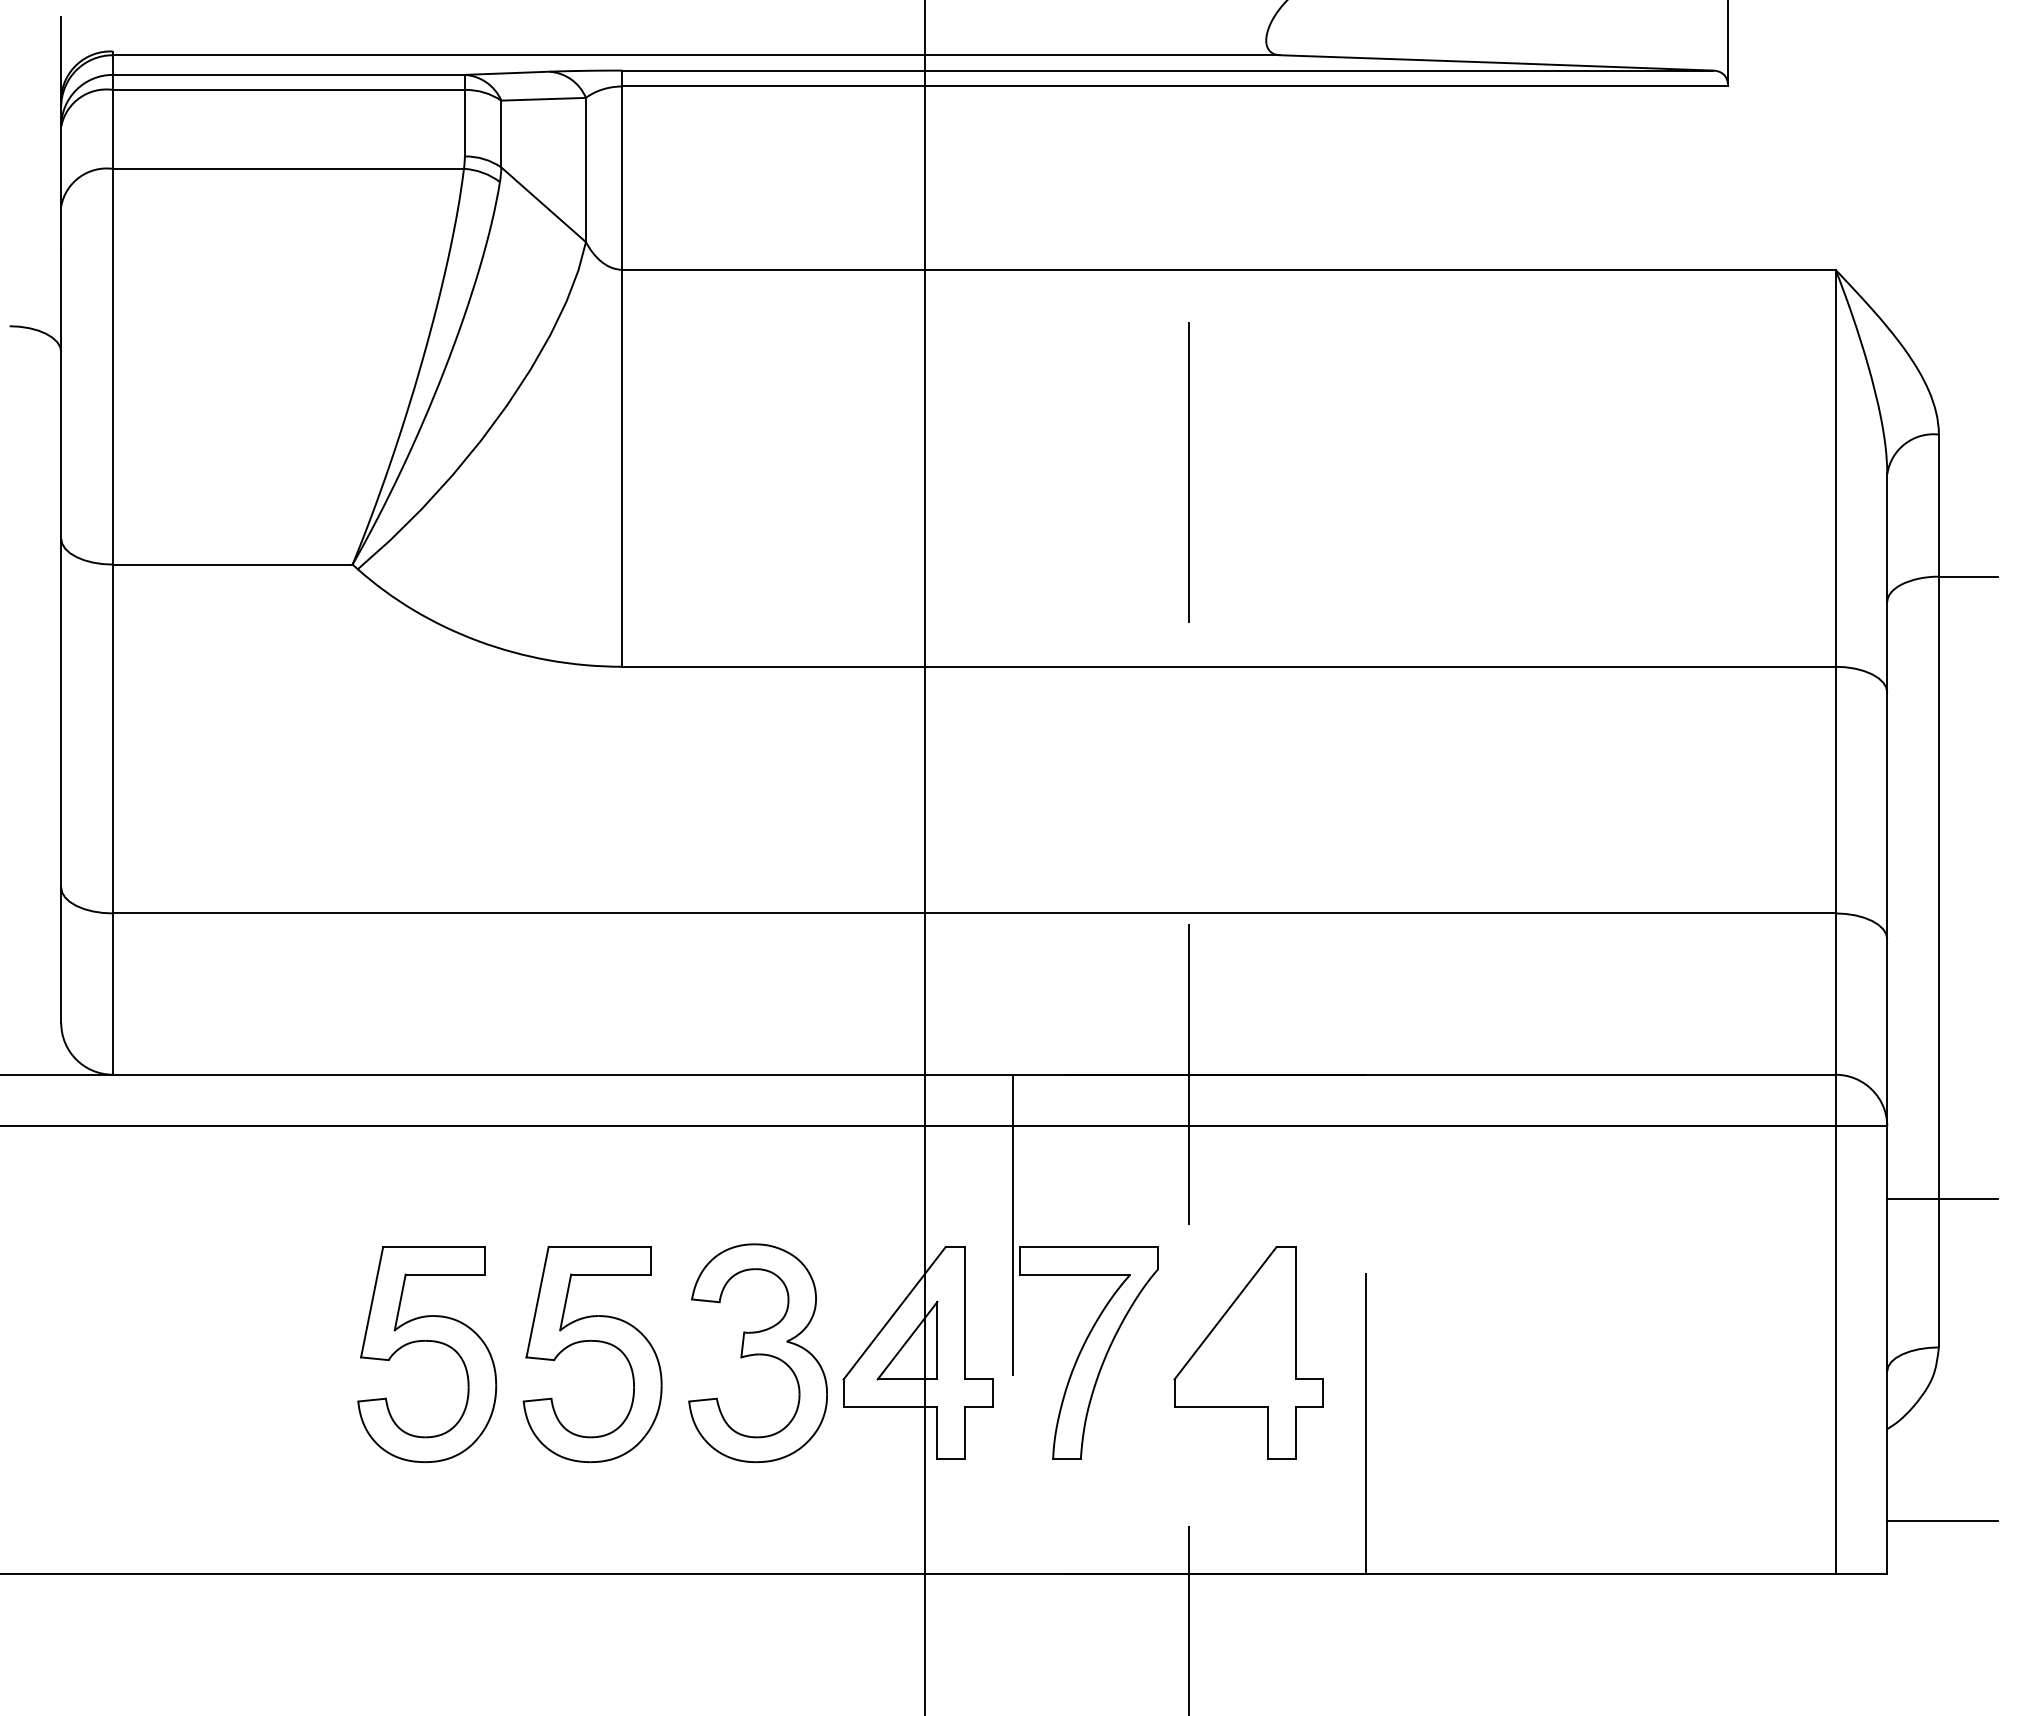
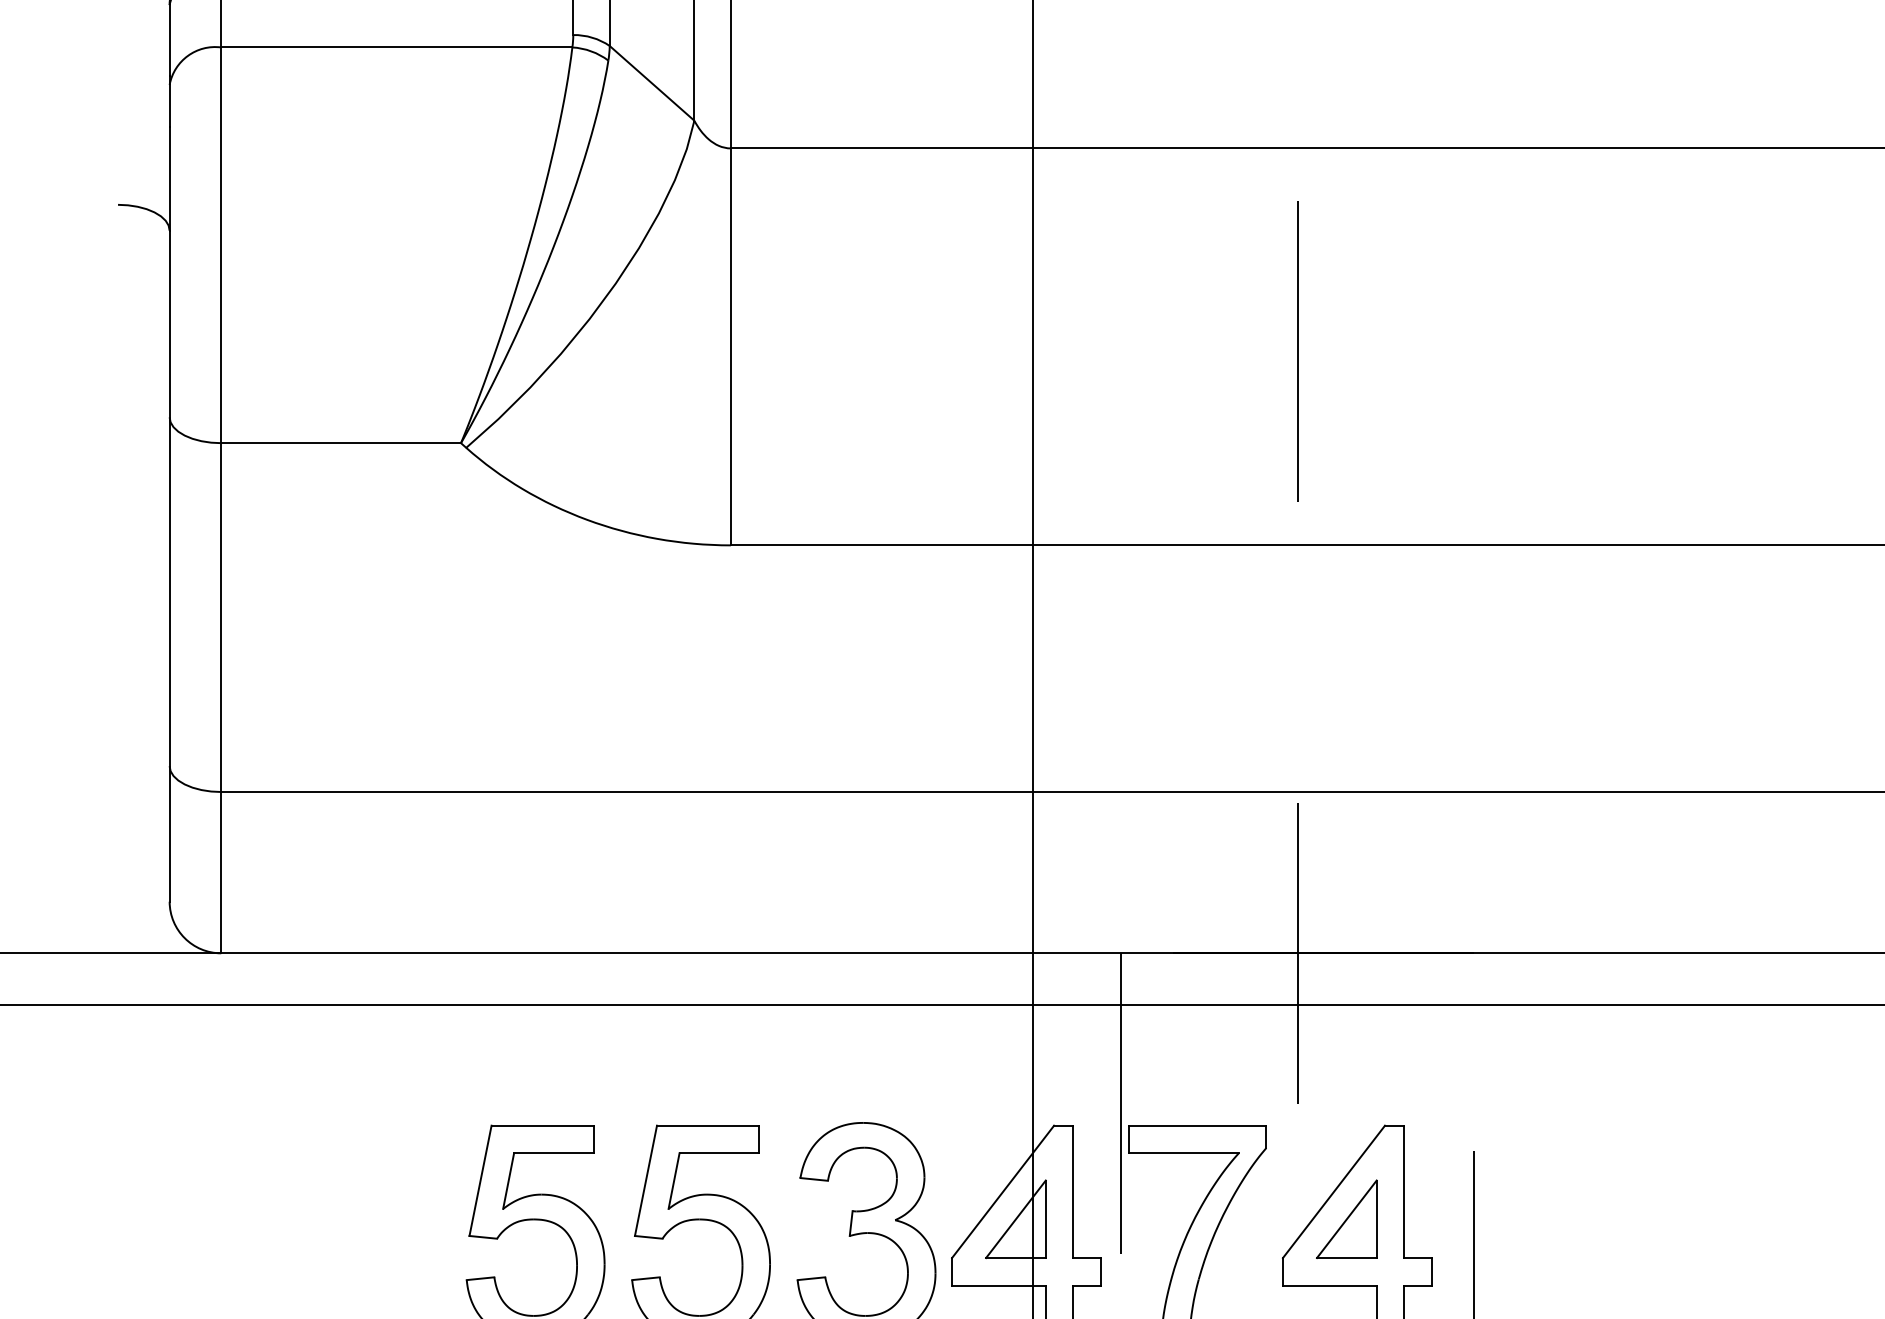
part: (1238, 1340) -> (1346, 1219), added

